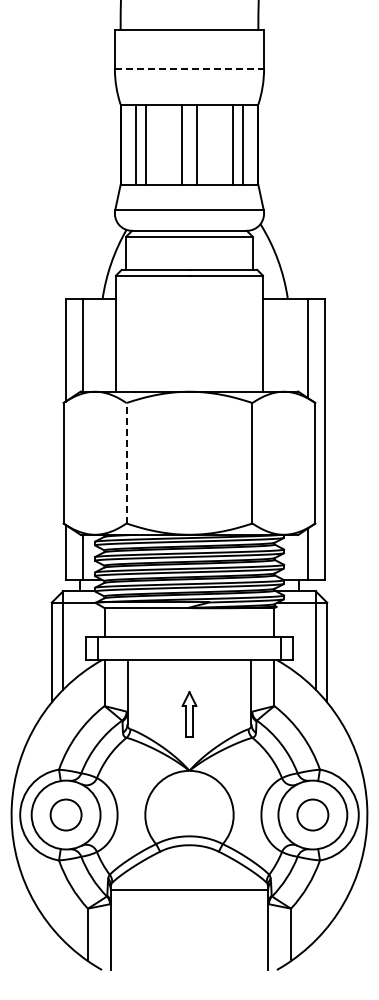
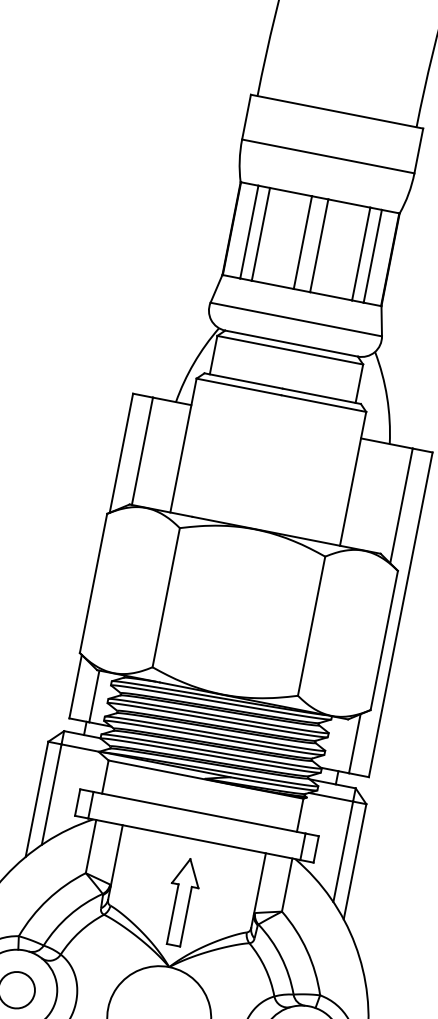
line: (189, 68) -> (328, 156), dashed -> solid
line: (126, 462) -> (166, 596), dashed -> solid
part: (189, 714) -> (182, 902), size x1.67

